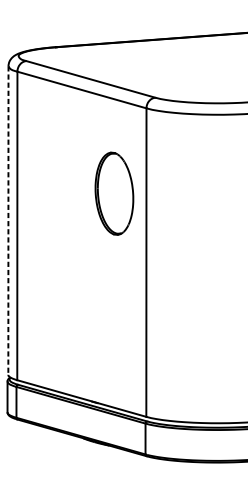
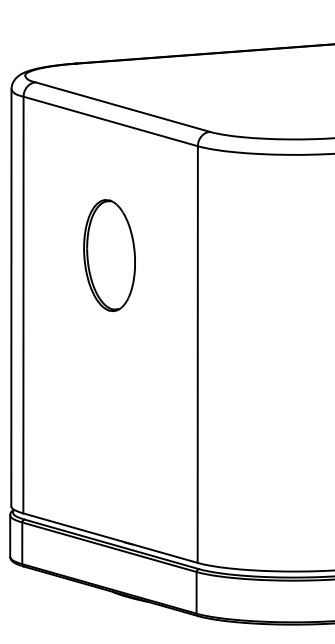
part: (114, 193) -> (109, 255), moved
line: (8, 221) -> (11, 298), dashed -> solid

